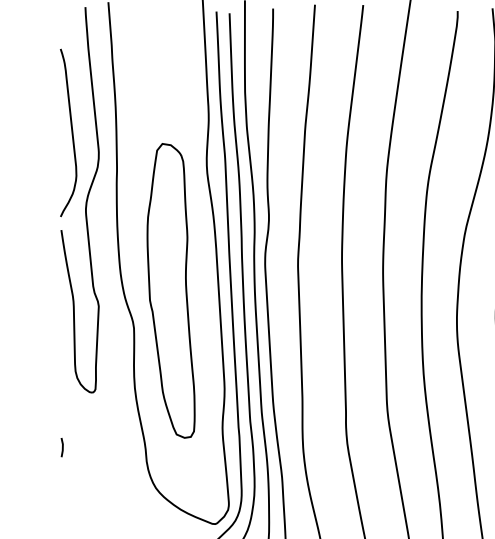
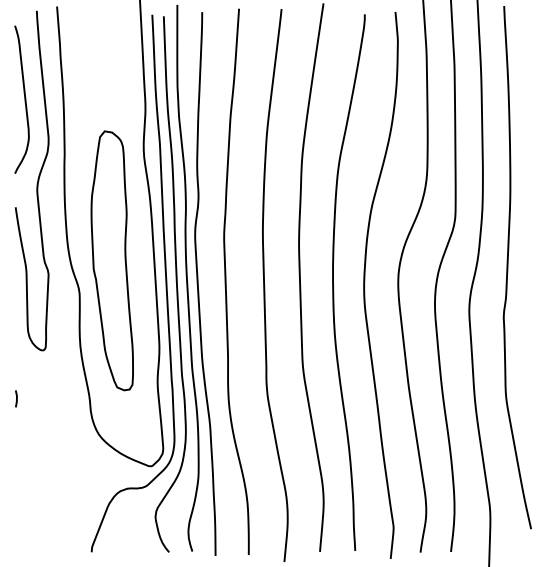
curve: (71, 132) -> (24, 99), moved

